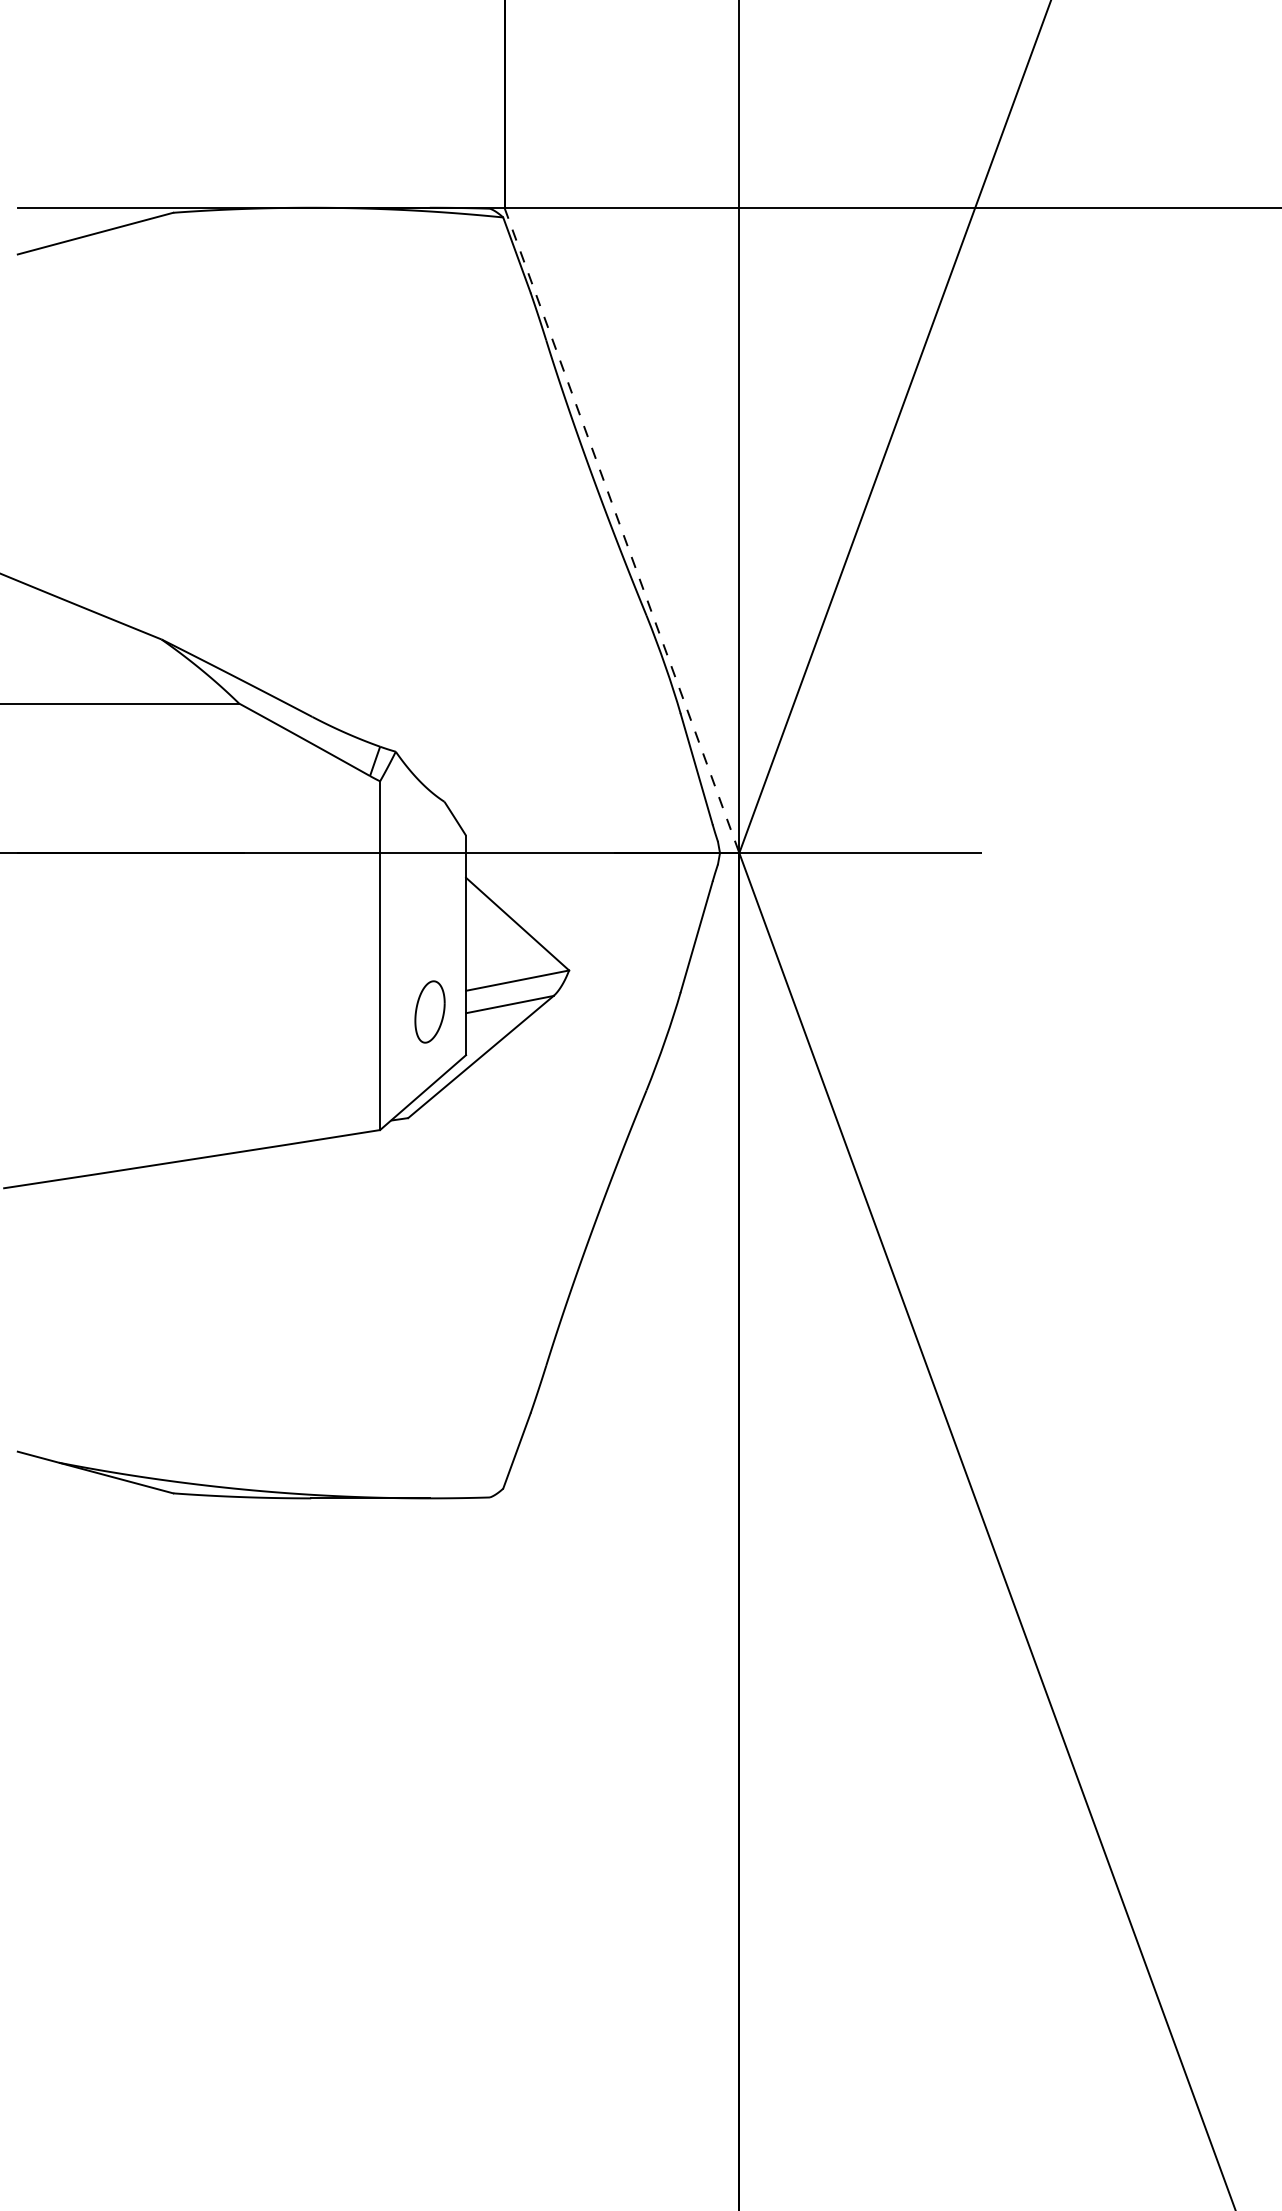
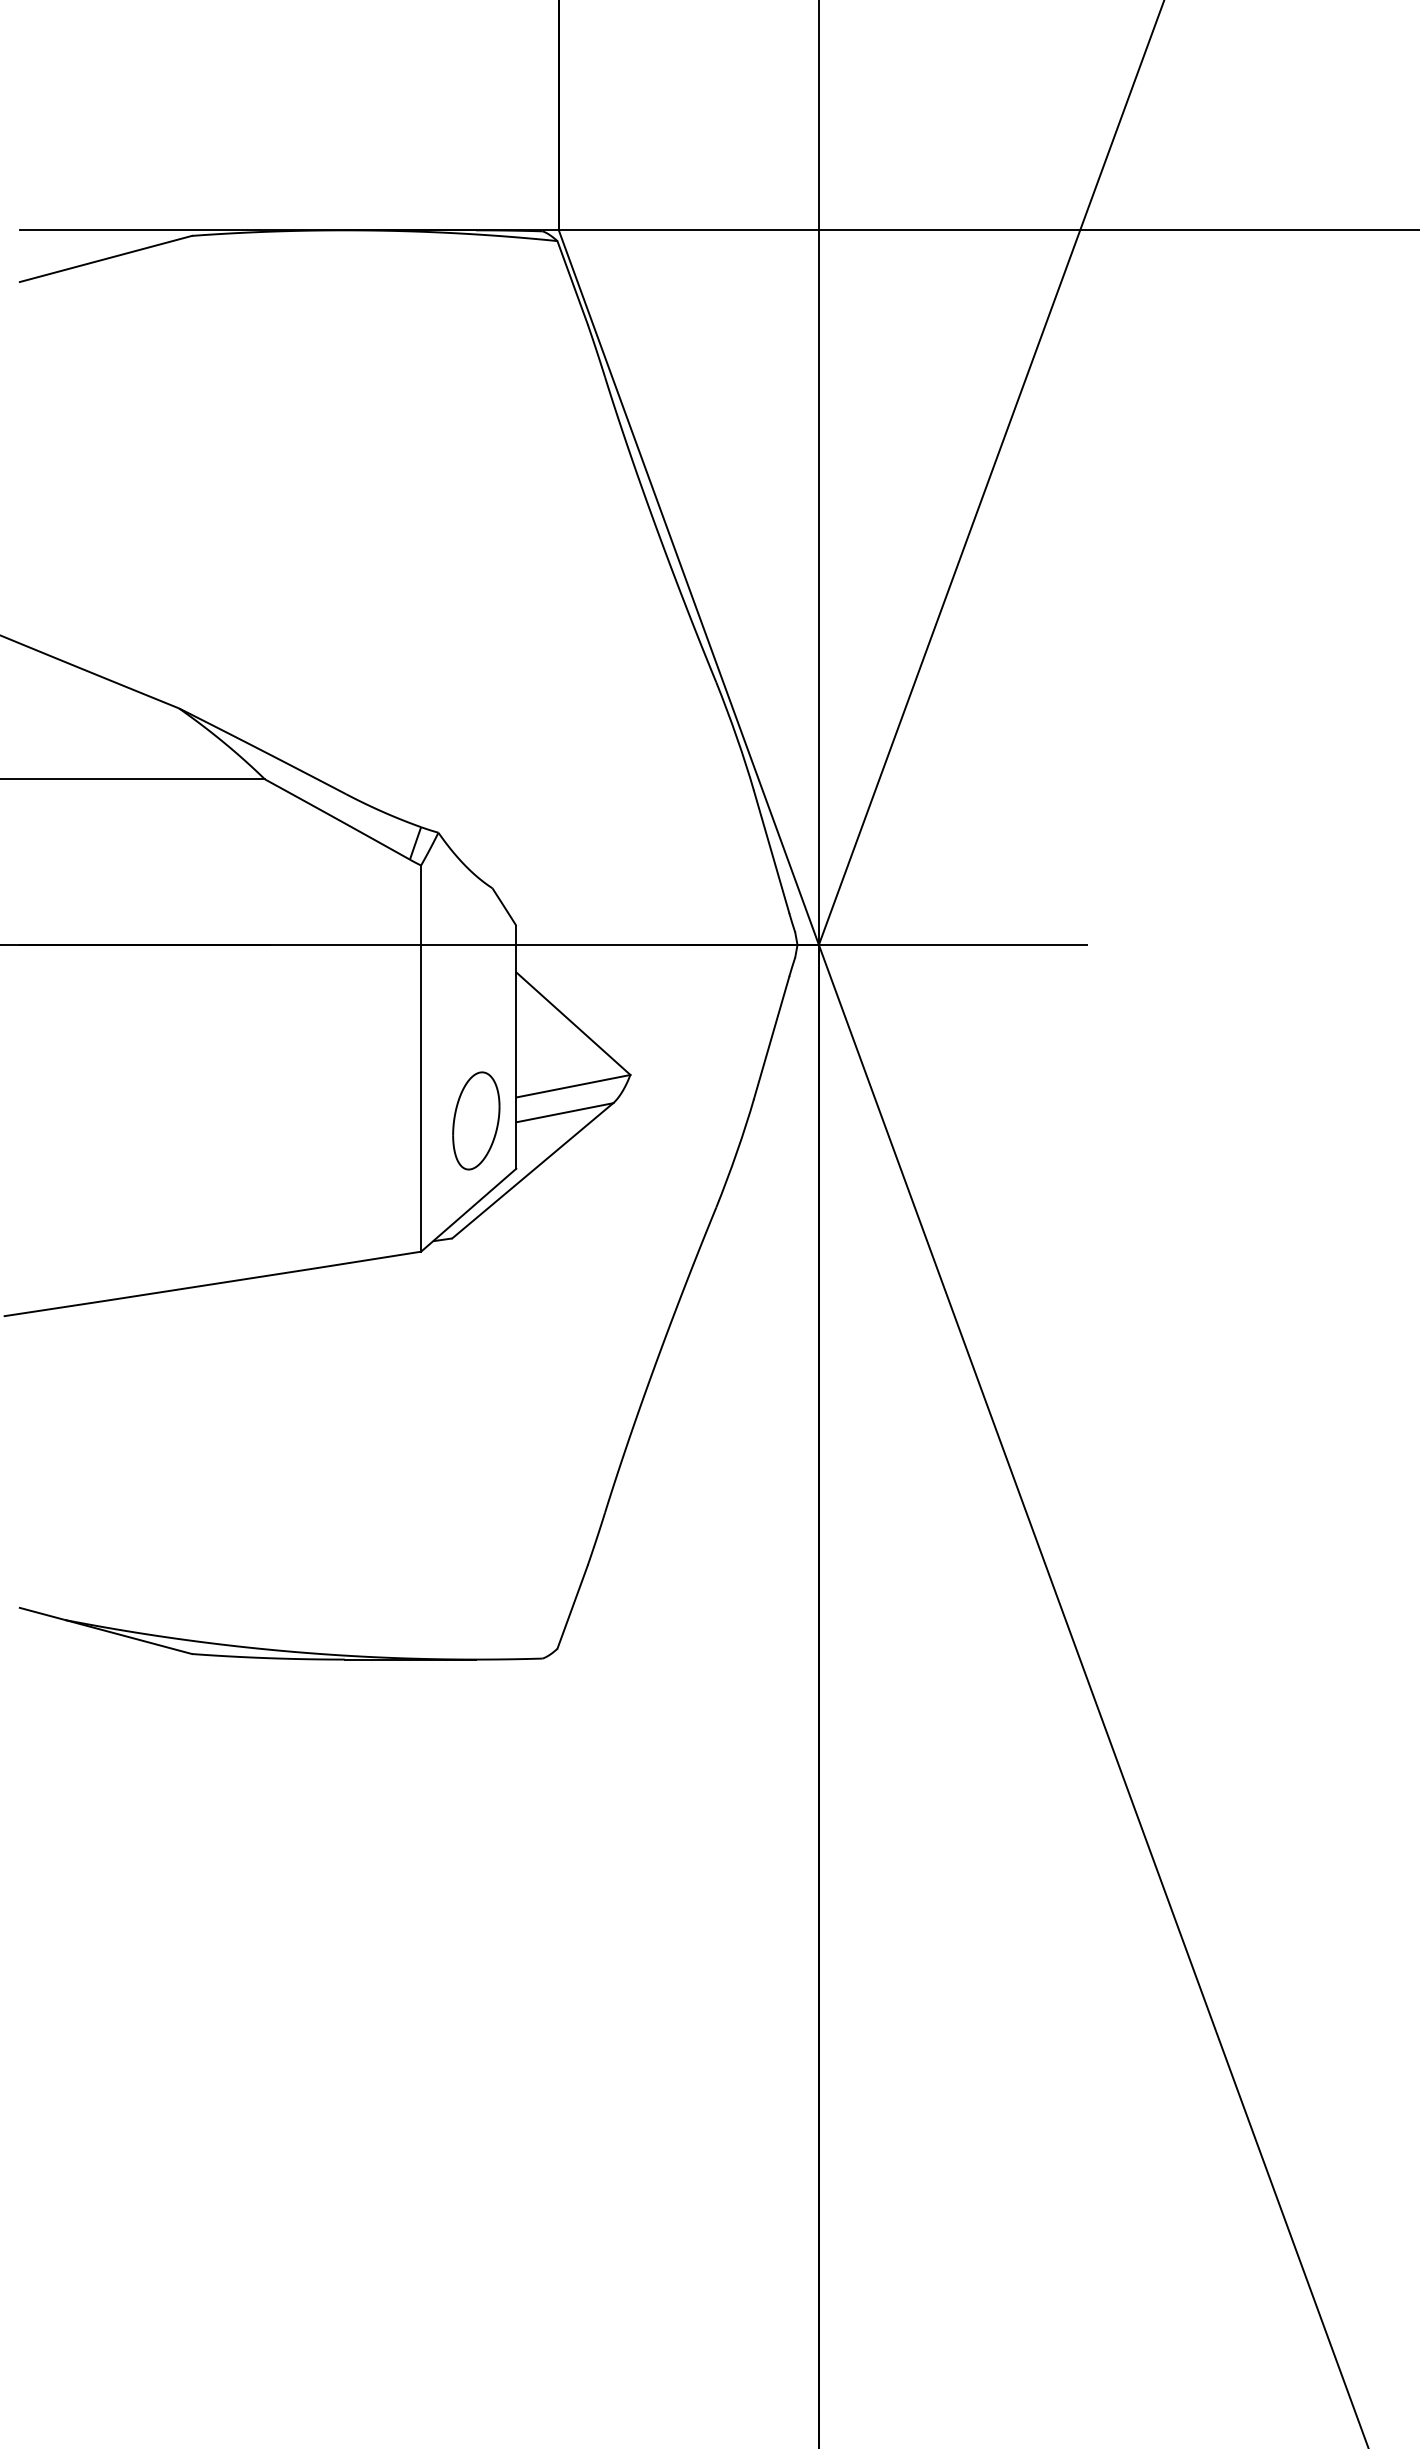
line: (622, 531) -> (689, 588), dashed -> solid
part: (430, 1011) -> (476, 1120), size x1.43

